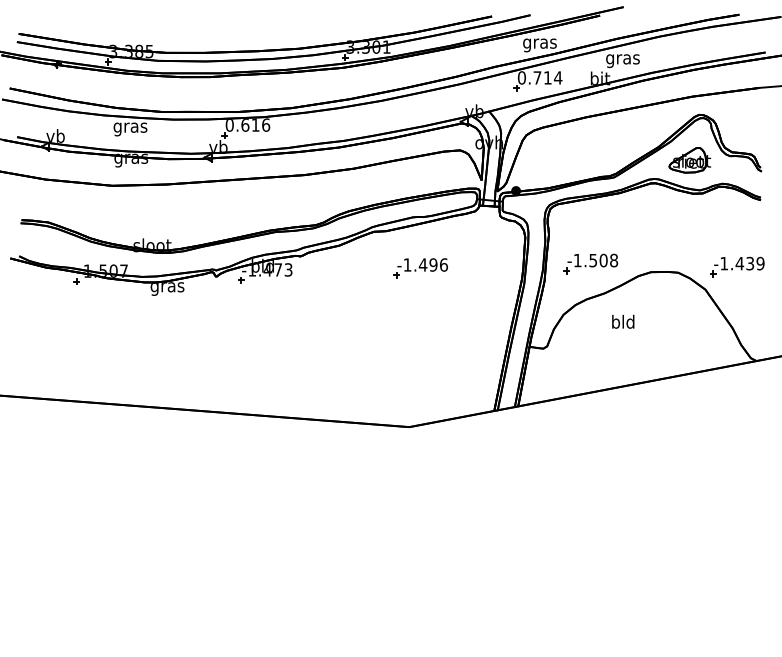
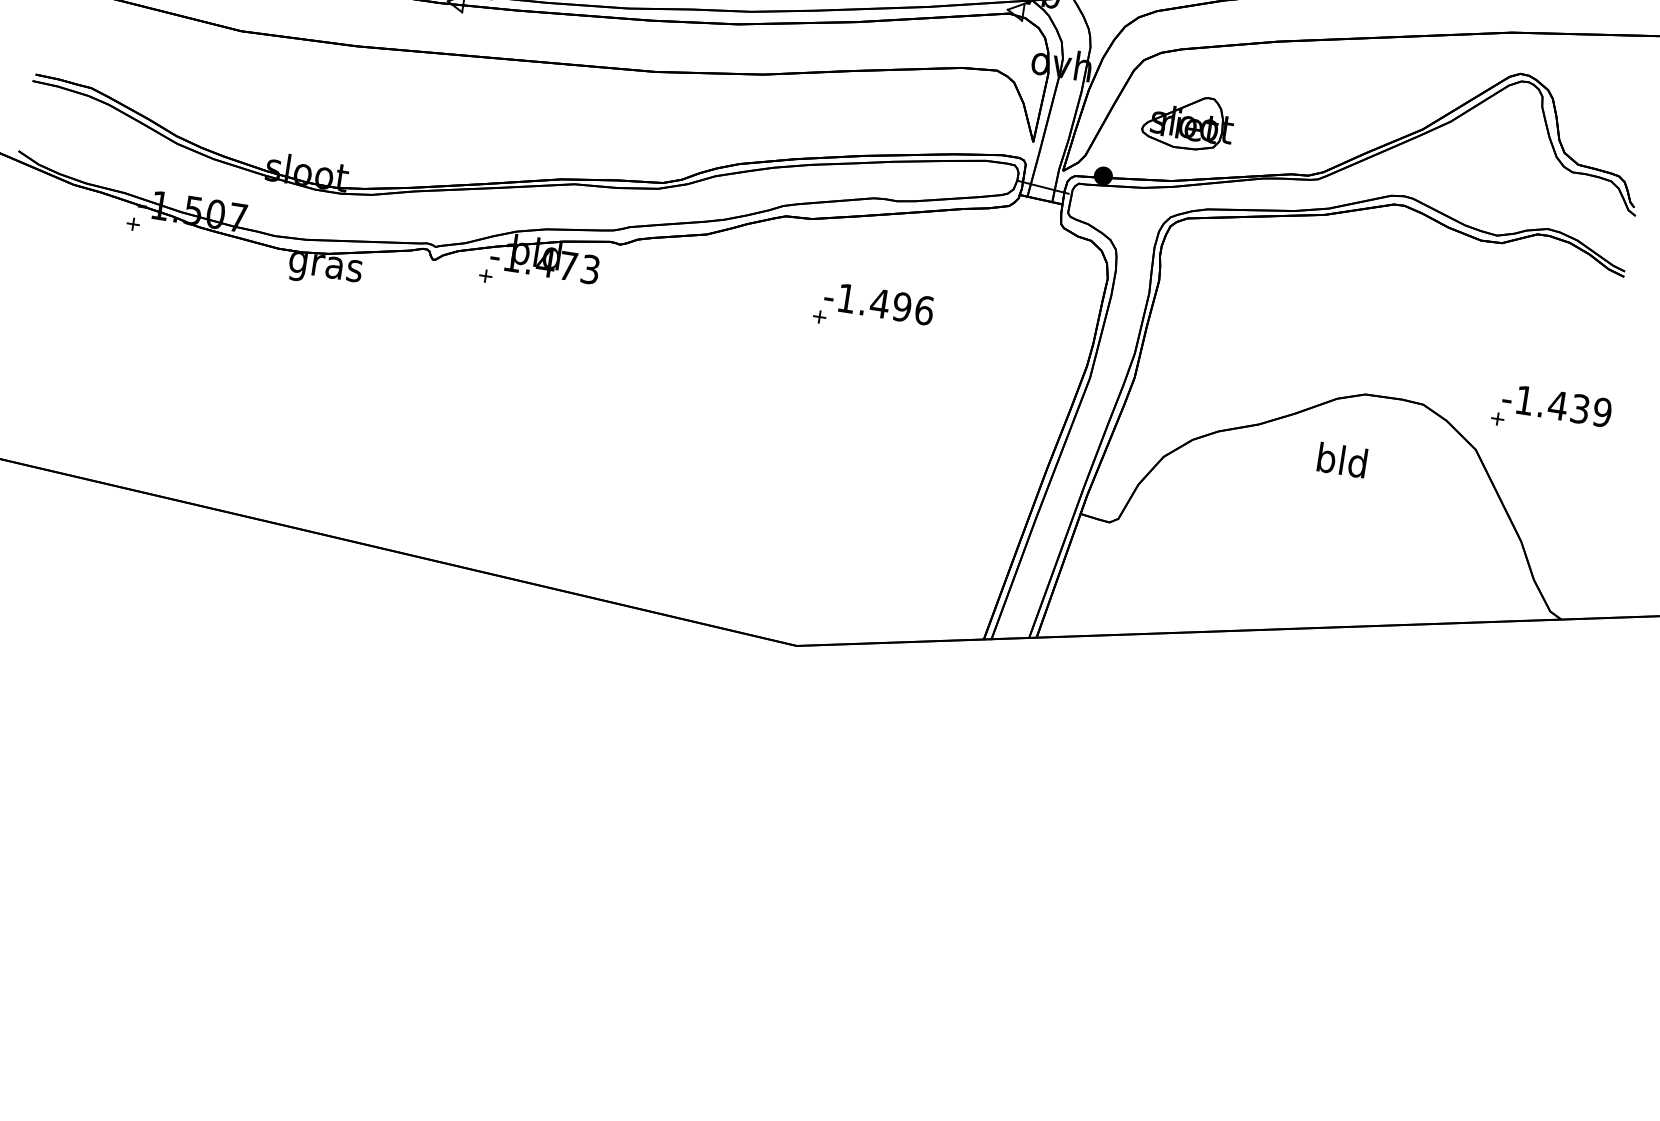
part: (689, 160) -> (1187, 122), moved
part: (590, 263) -> (1238, 355), removed
text: (623, 321) -> (1342, 459), moved

